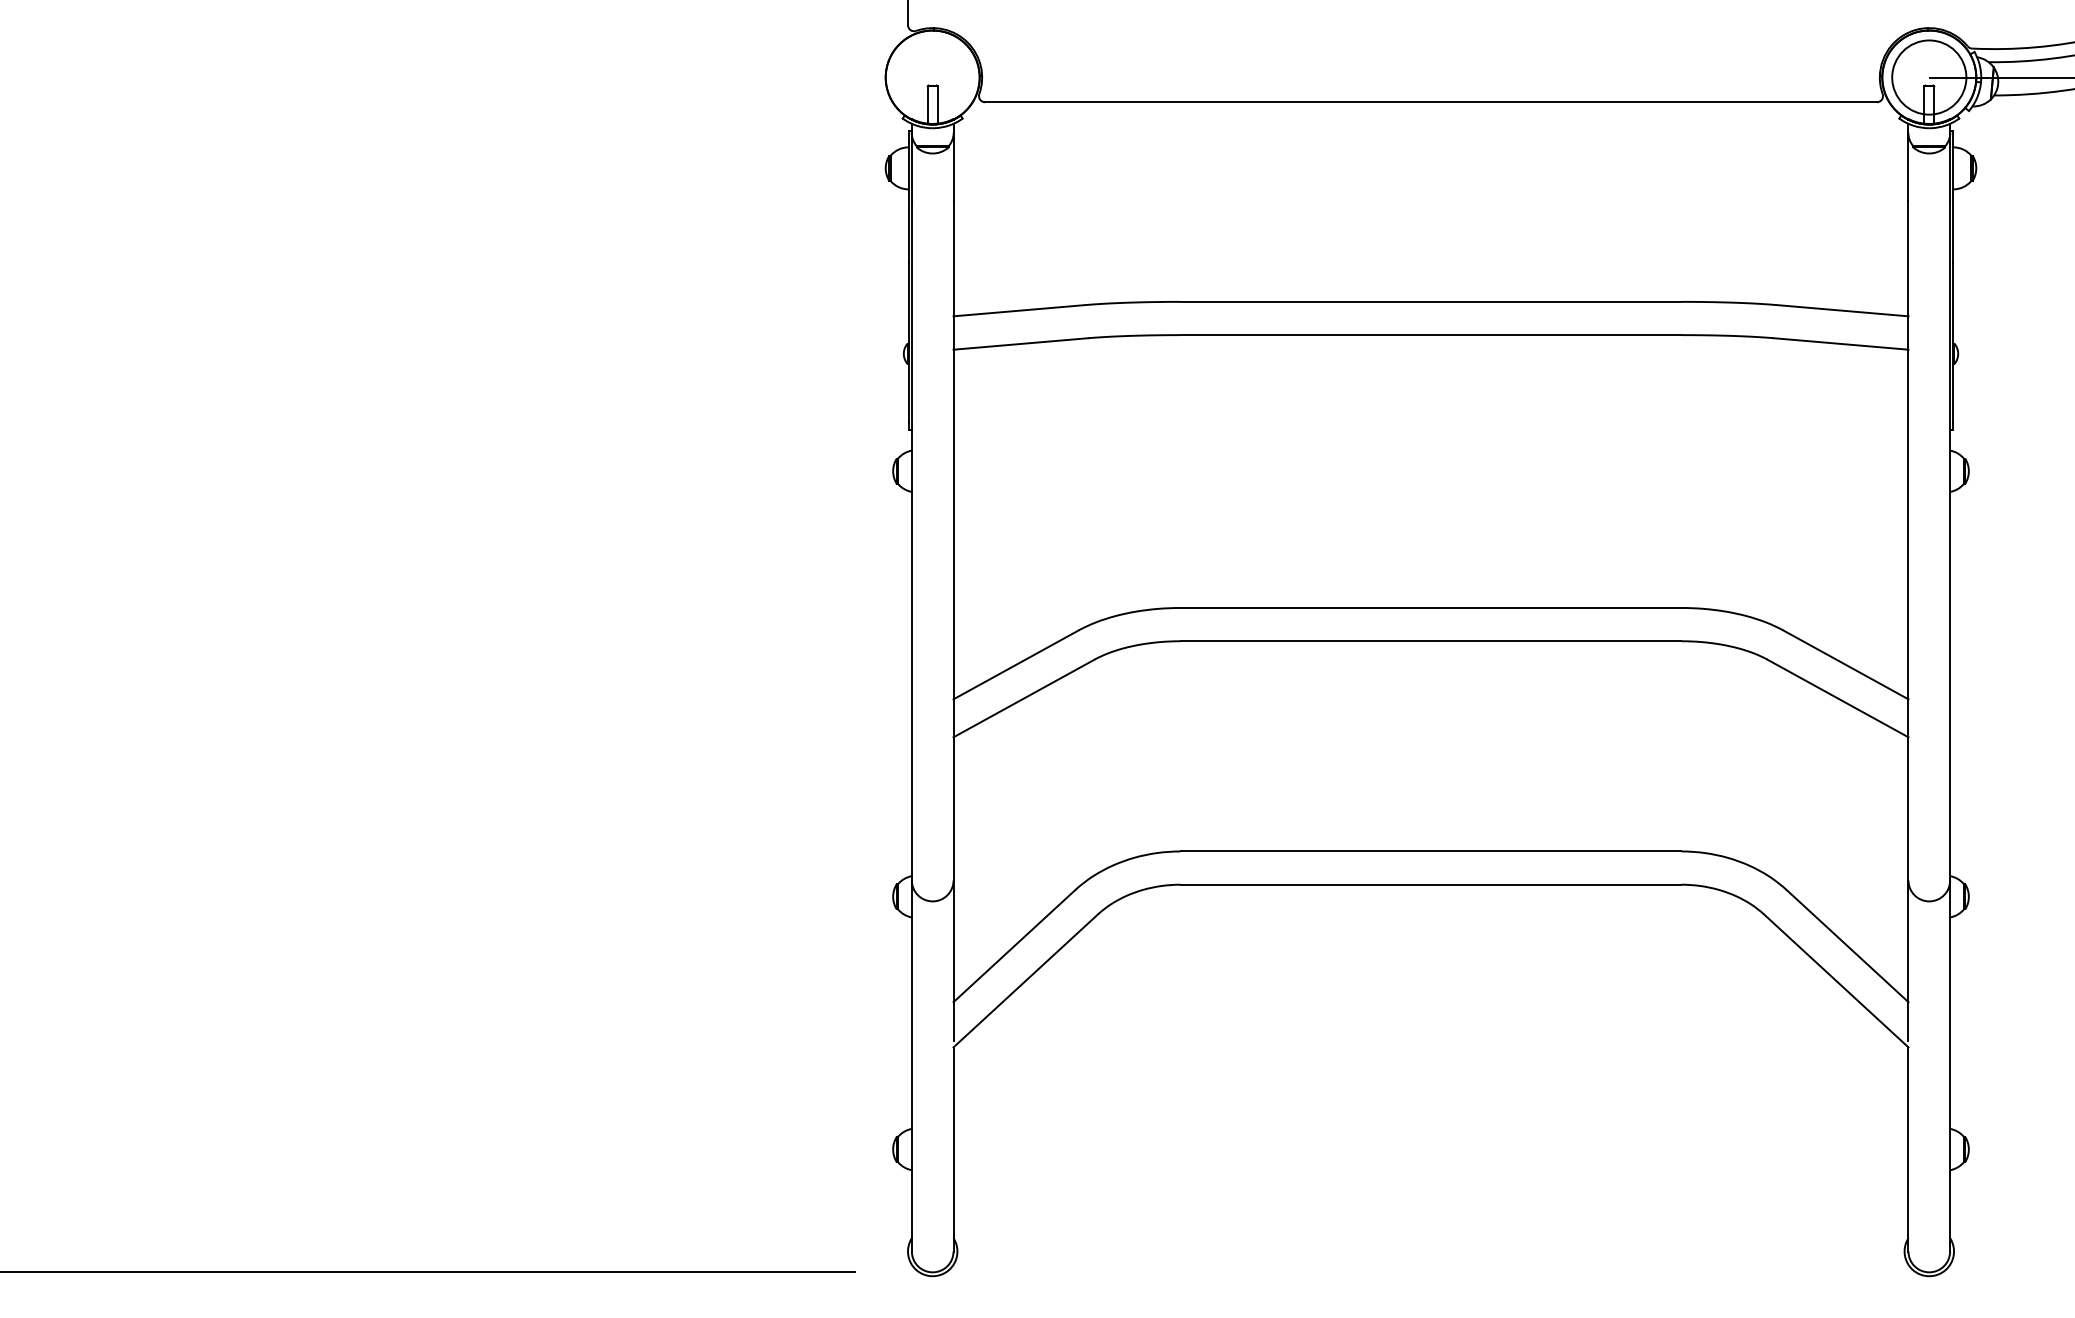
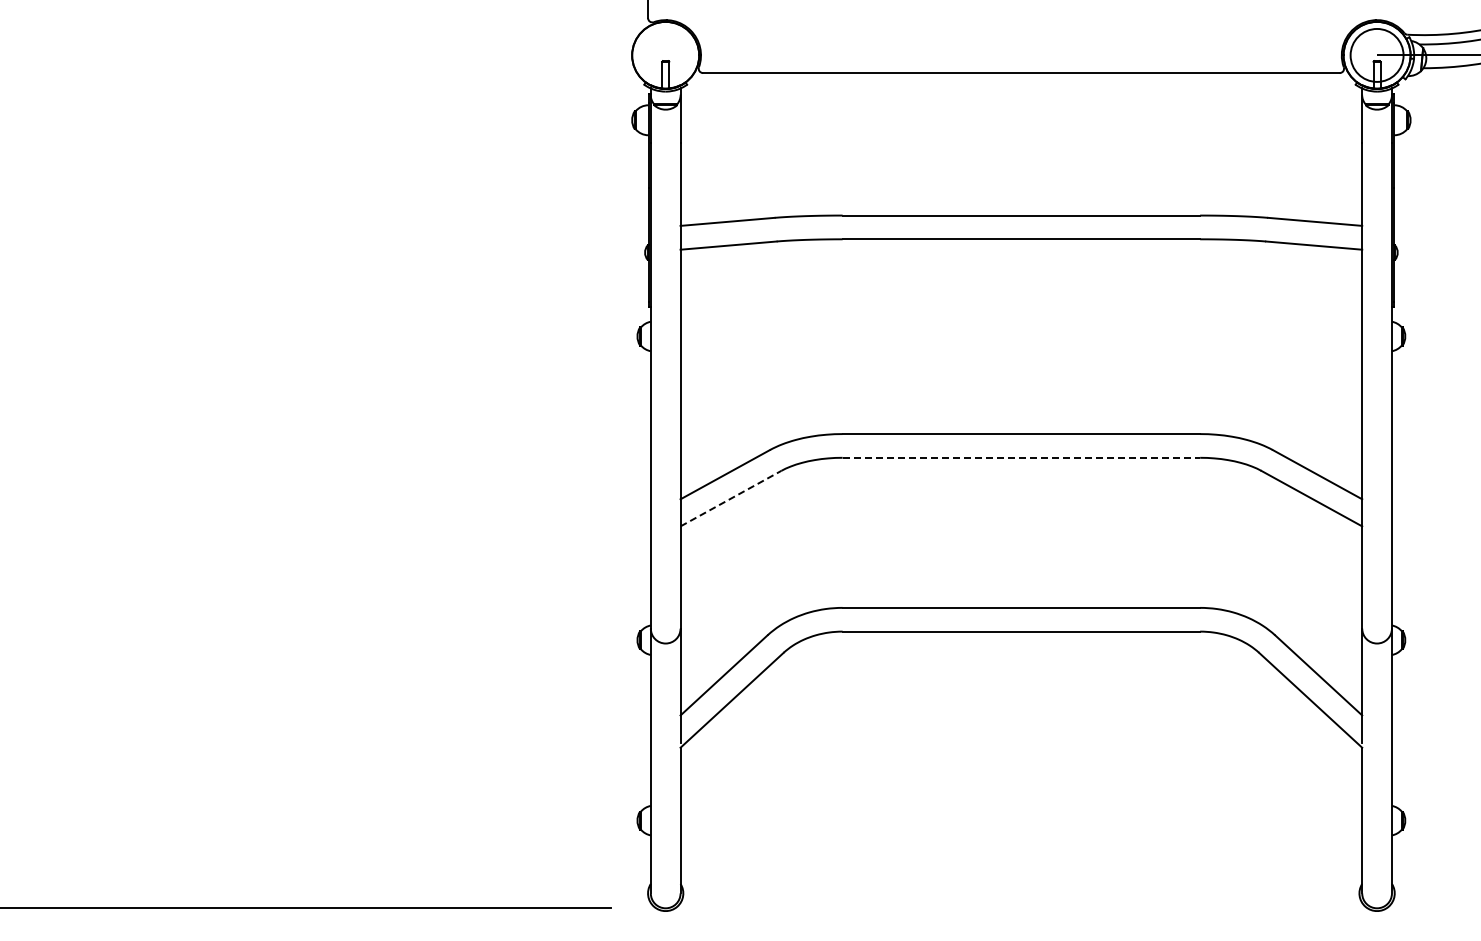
line: (1431, 640) -> (1021, 457), solid -> dashed
line: (1023, 698) -> (730, 498), solid -> dashed

